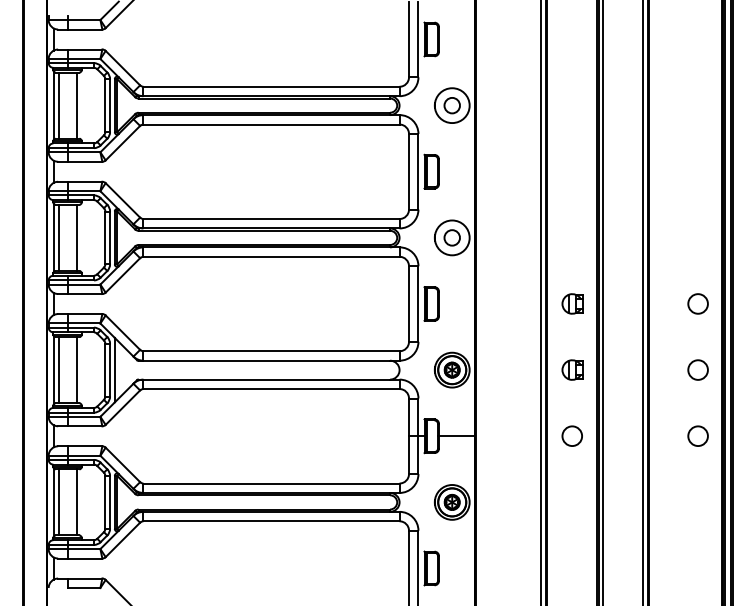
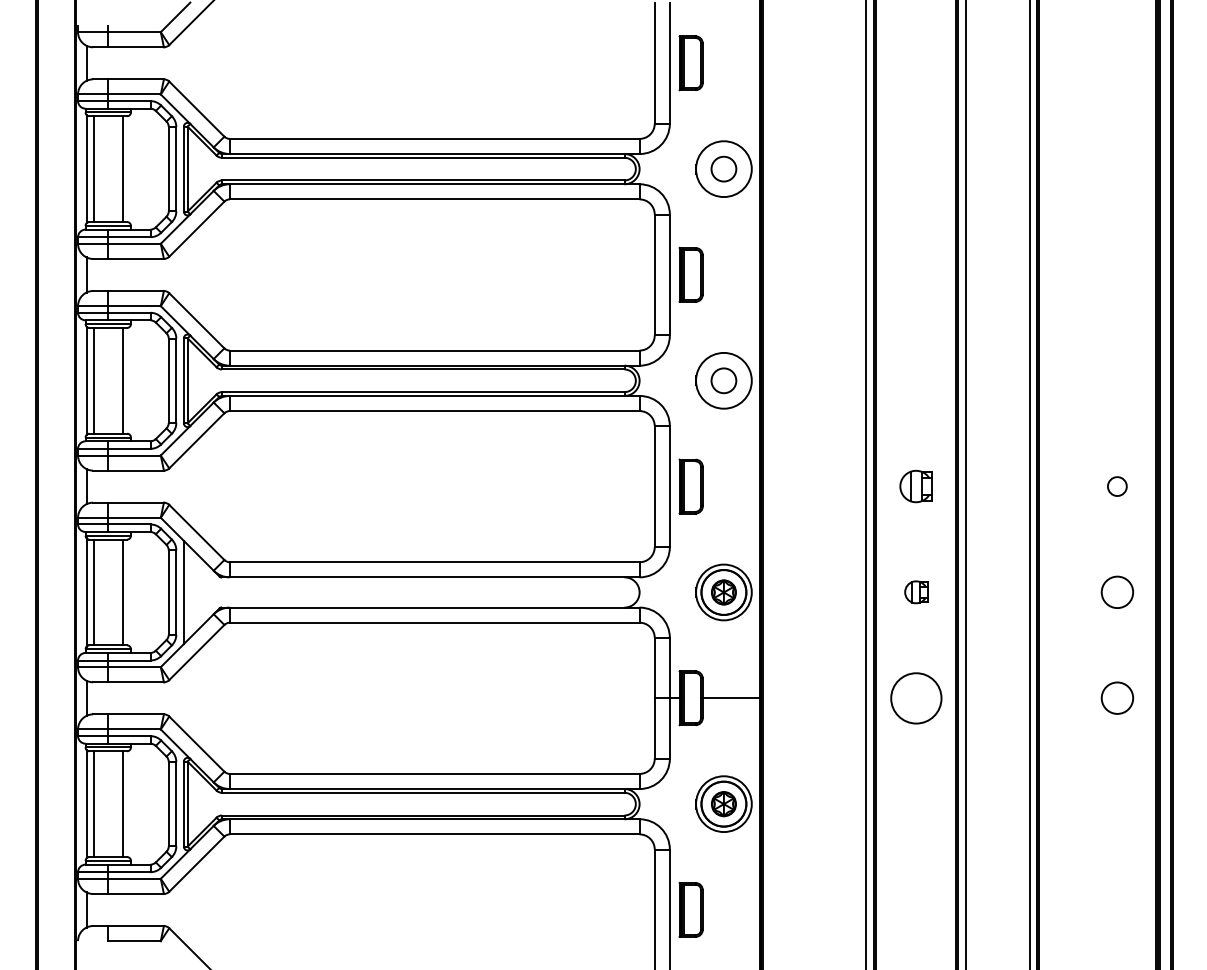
circle: (697, 303) -> (1116, 485), size x0.6
part: (572, 369) -> (916, 591), size x0.7
circle: (571, 435) -> (914, 697), size x1.6

